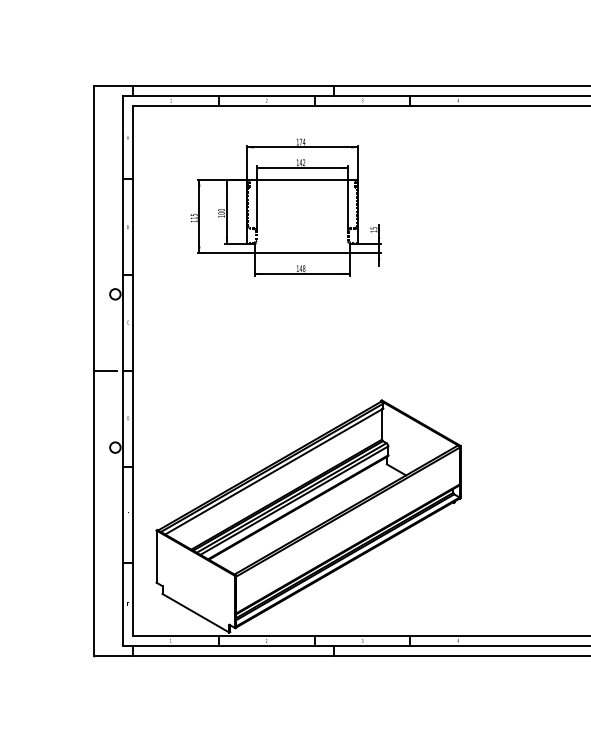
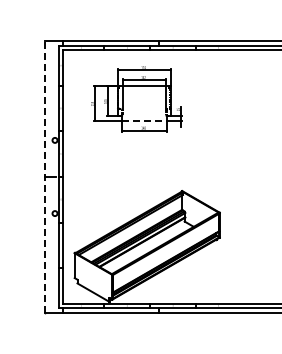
line: (302, 252) -> (144, 120), solid -> dashed
line: (93, 372) -> (44, 177), solid -> dashed

